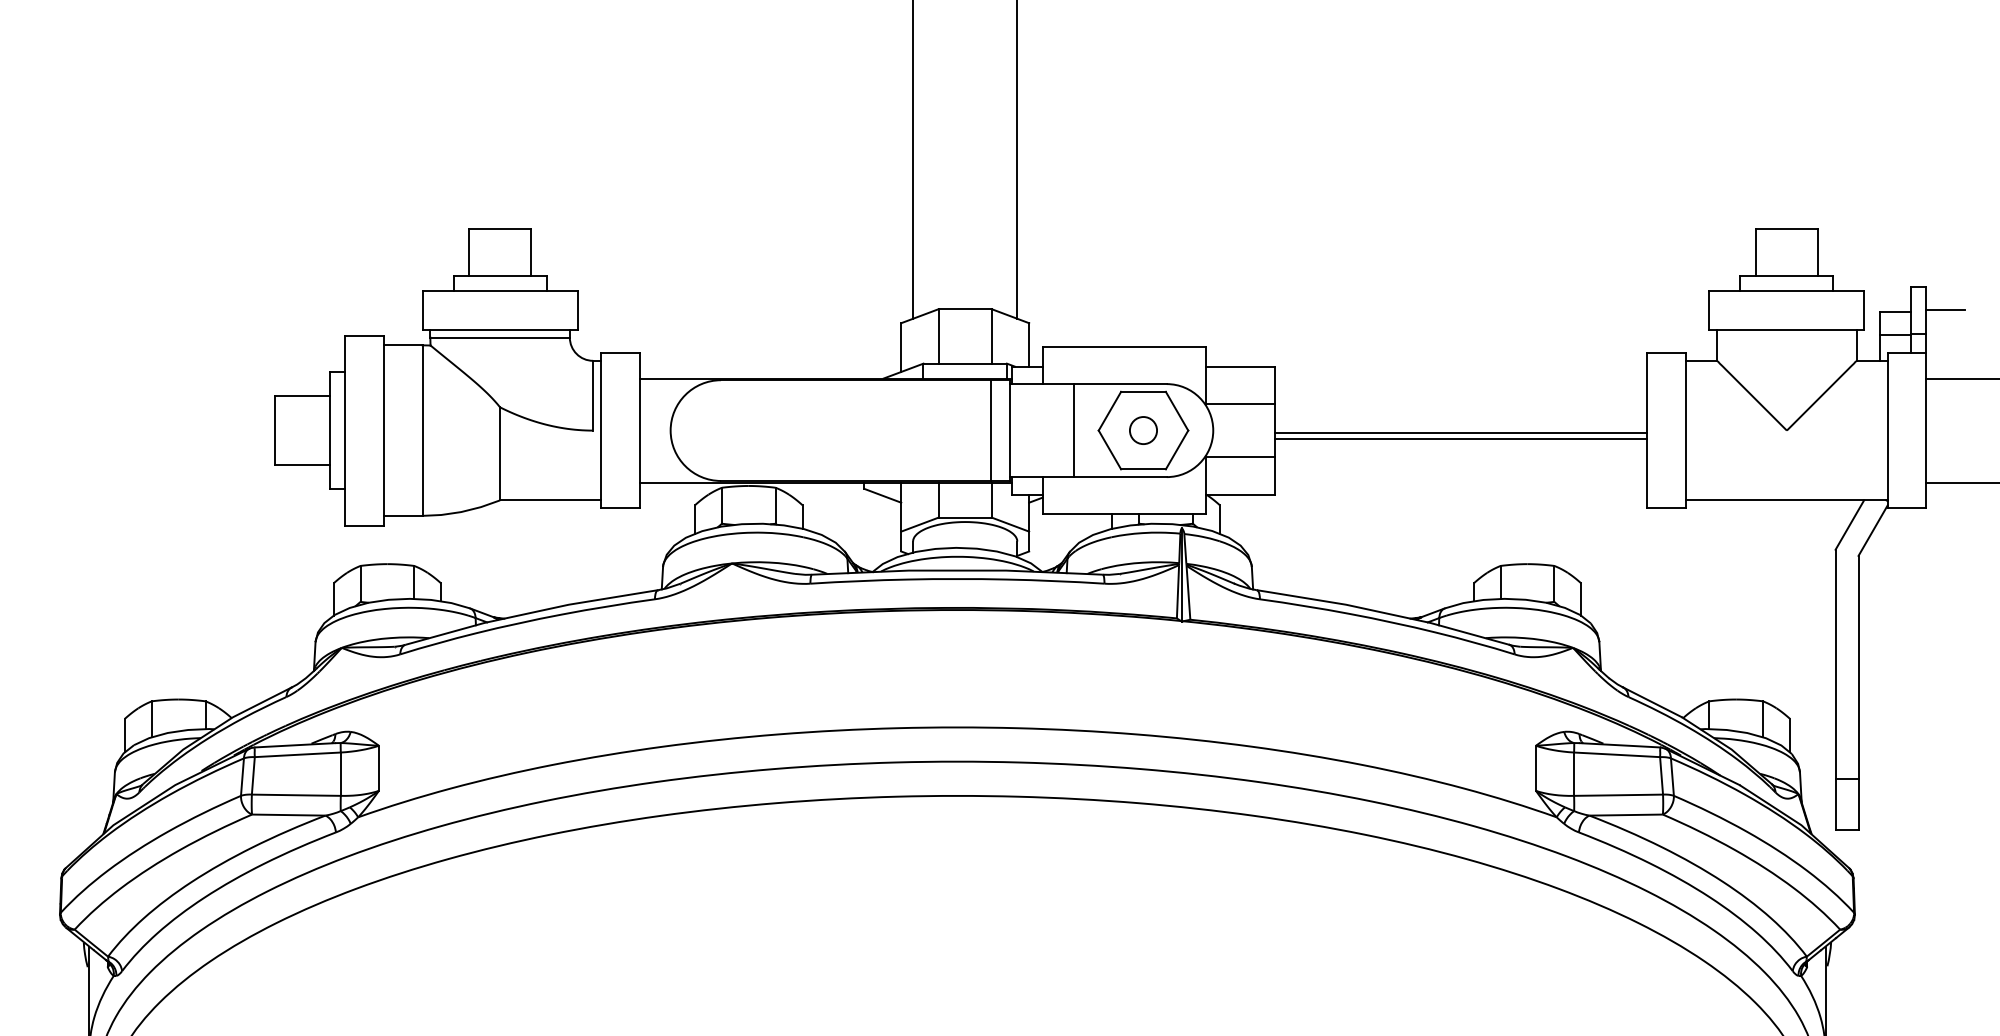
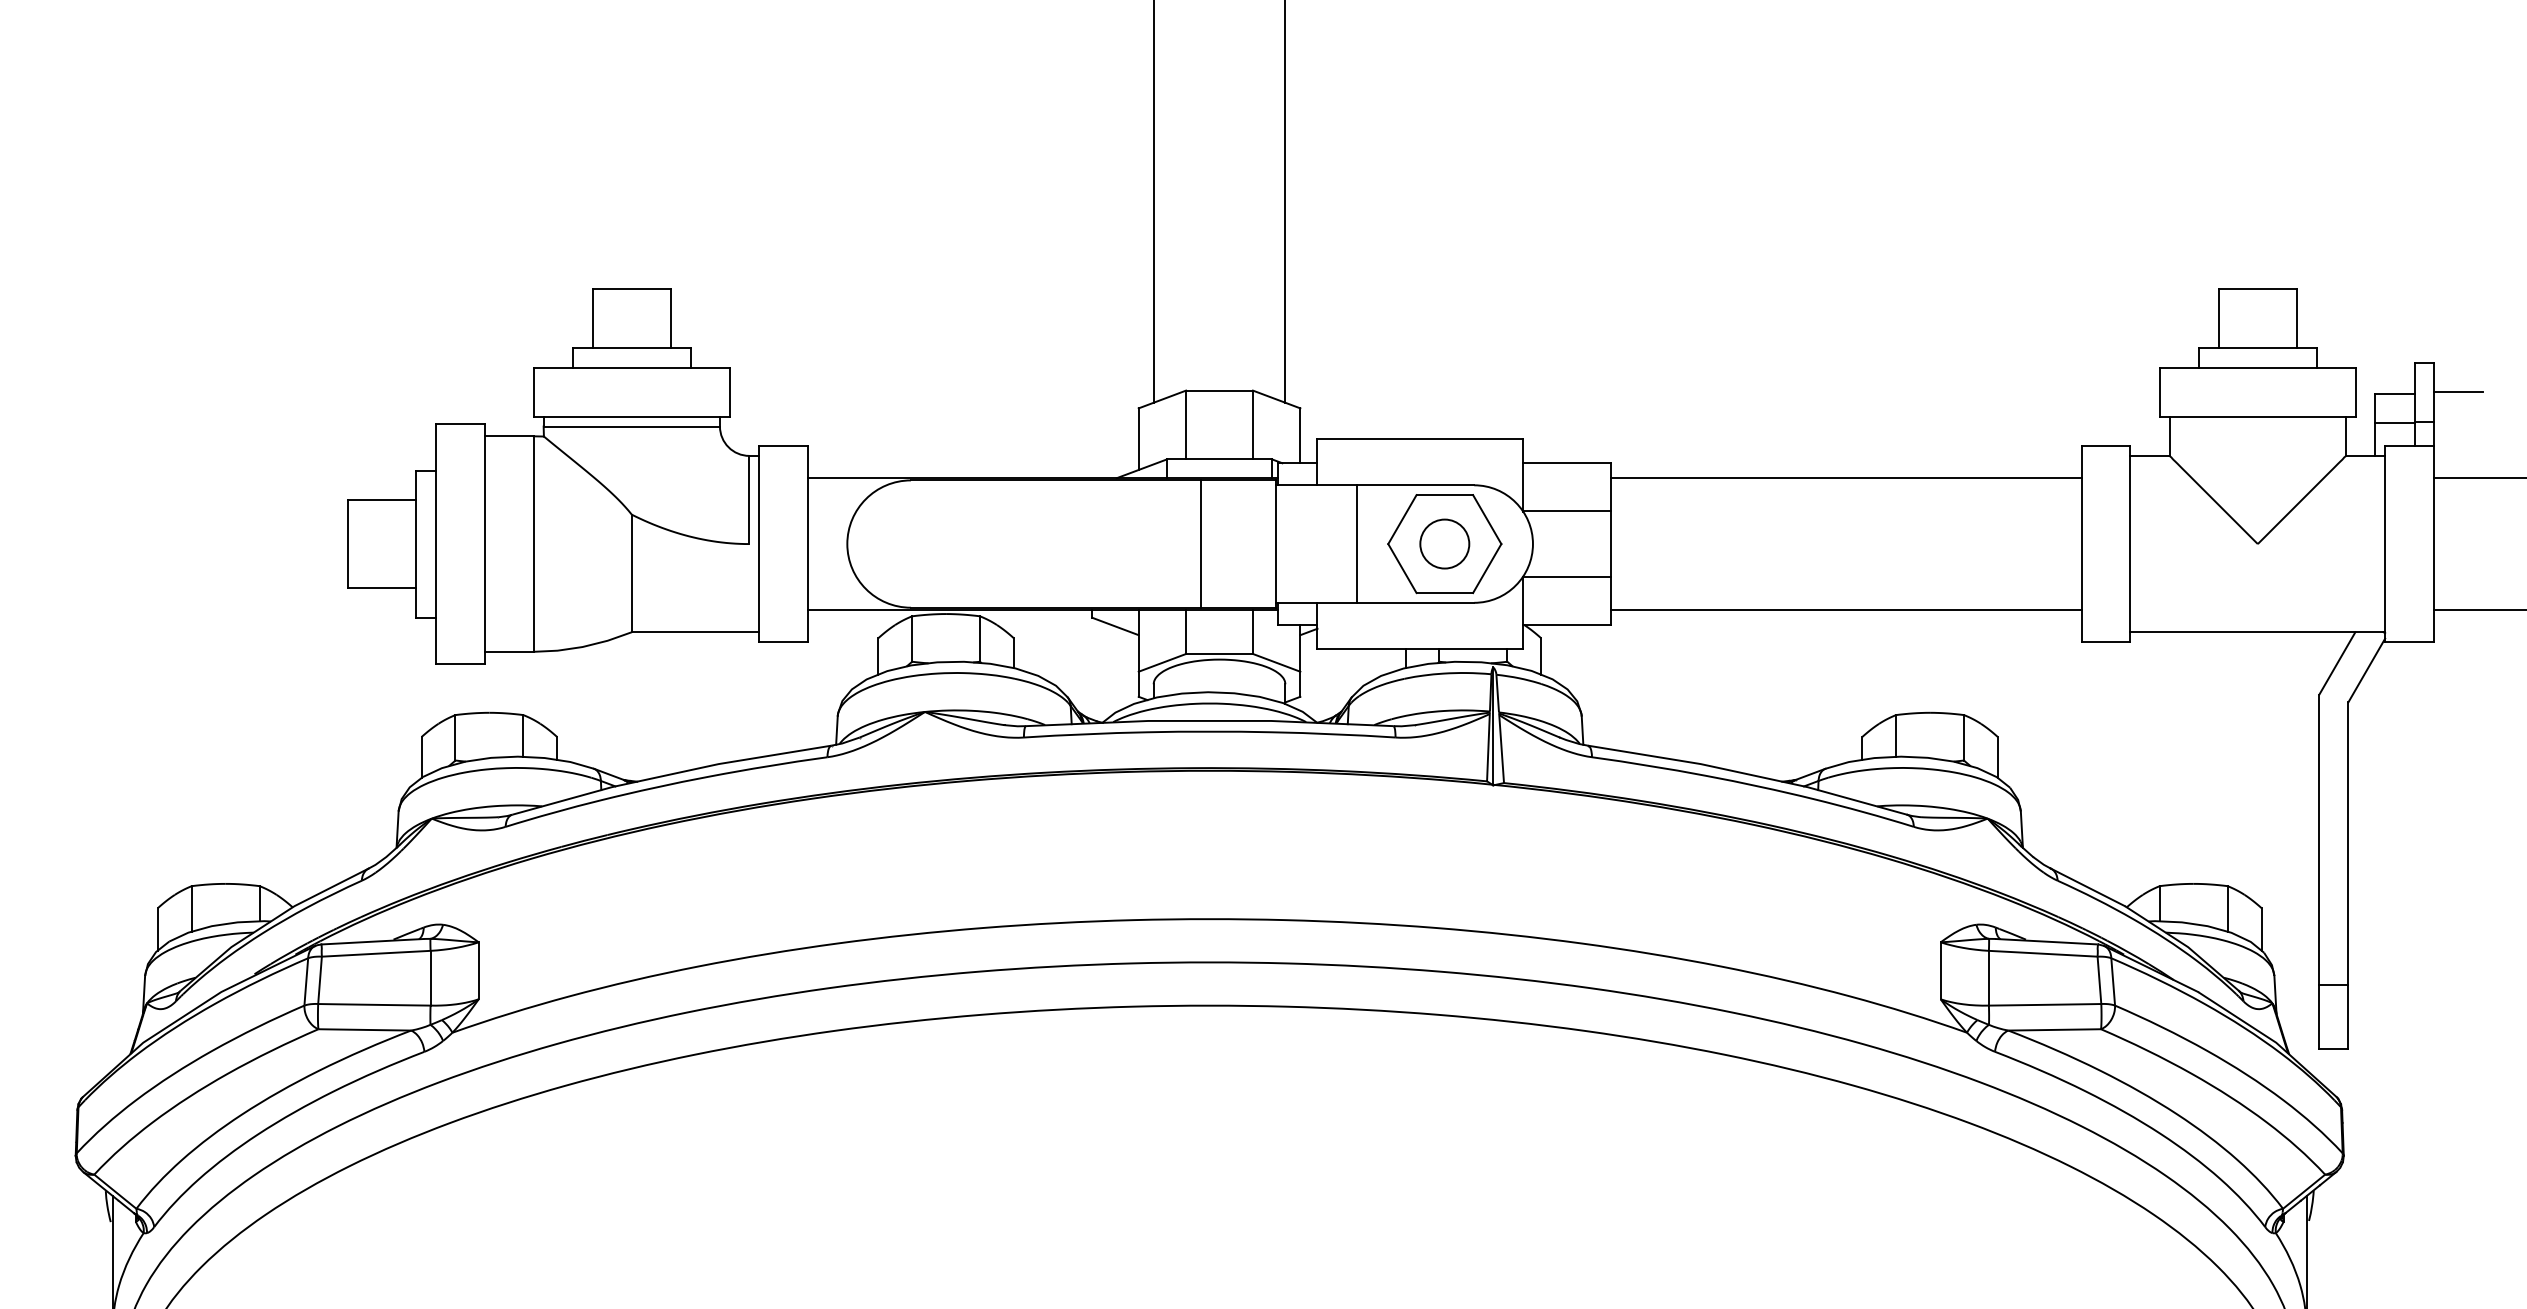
line: (990, 430) -> (1200, 543), moved
circle: (1143, 430) -> (1444, 543), size x1.43
line: (1461, 432) -> (1846, 609), moved
line: (1461, 438) -> (1846, 478), moved

